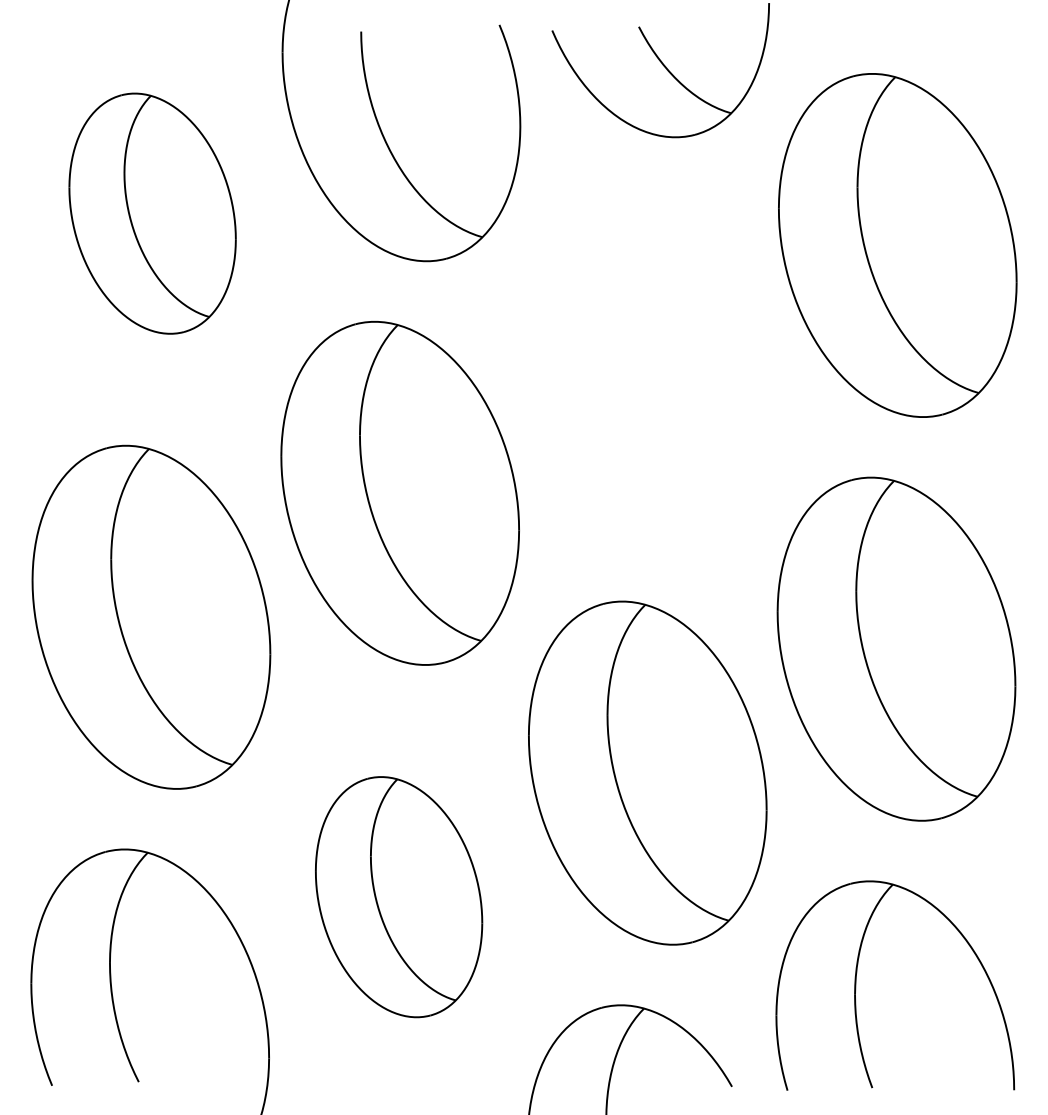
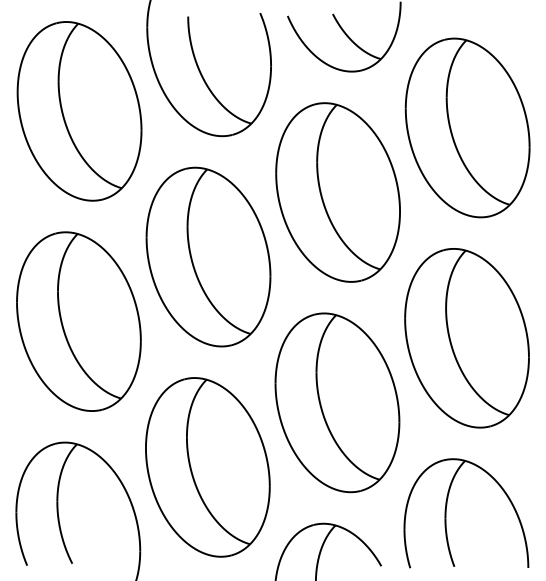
part: (152, 213) -> (79, 111), size x1.43
part: (647, 369) -> (337, 192), added
part: (398, 897) -> (207, 467), size x1.43

